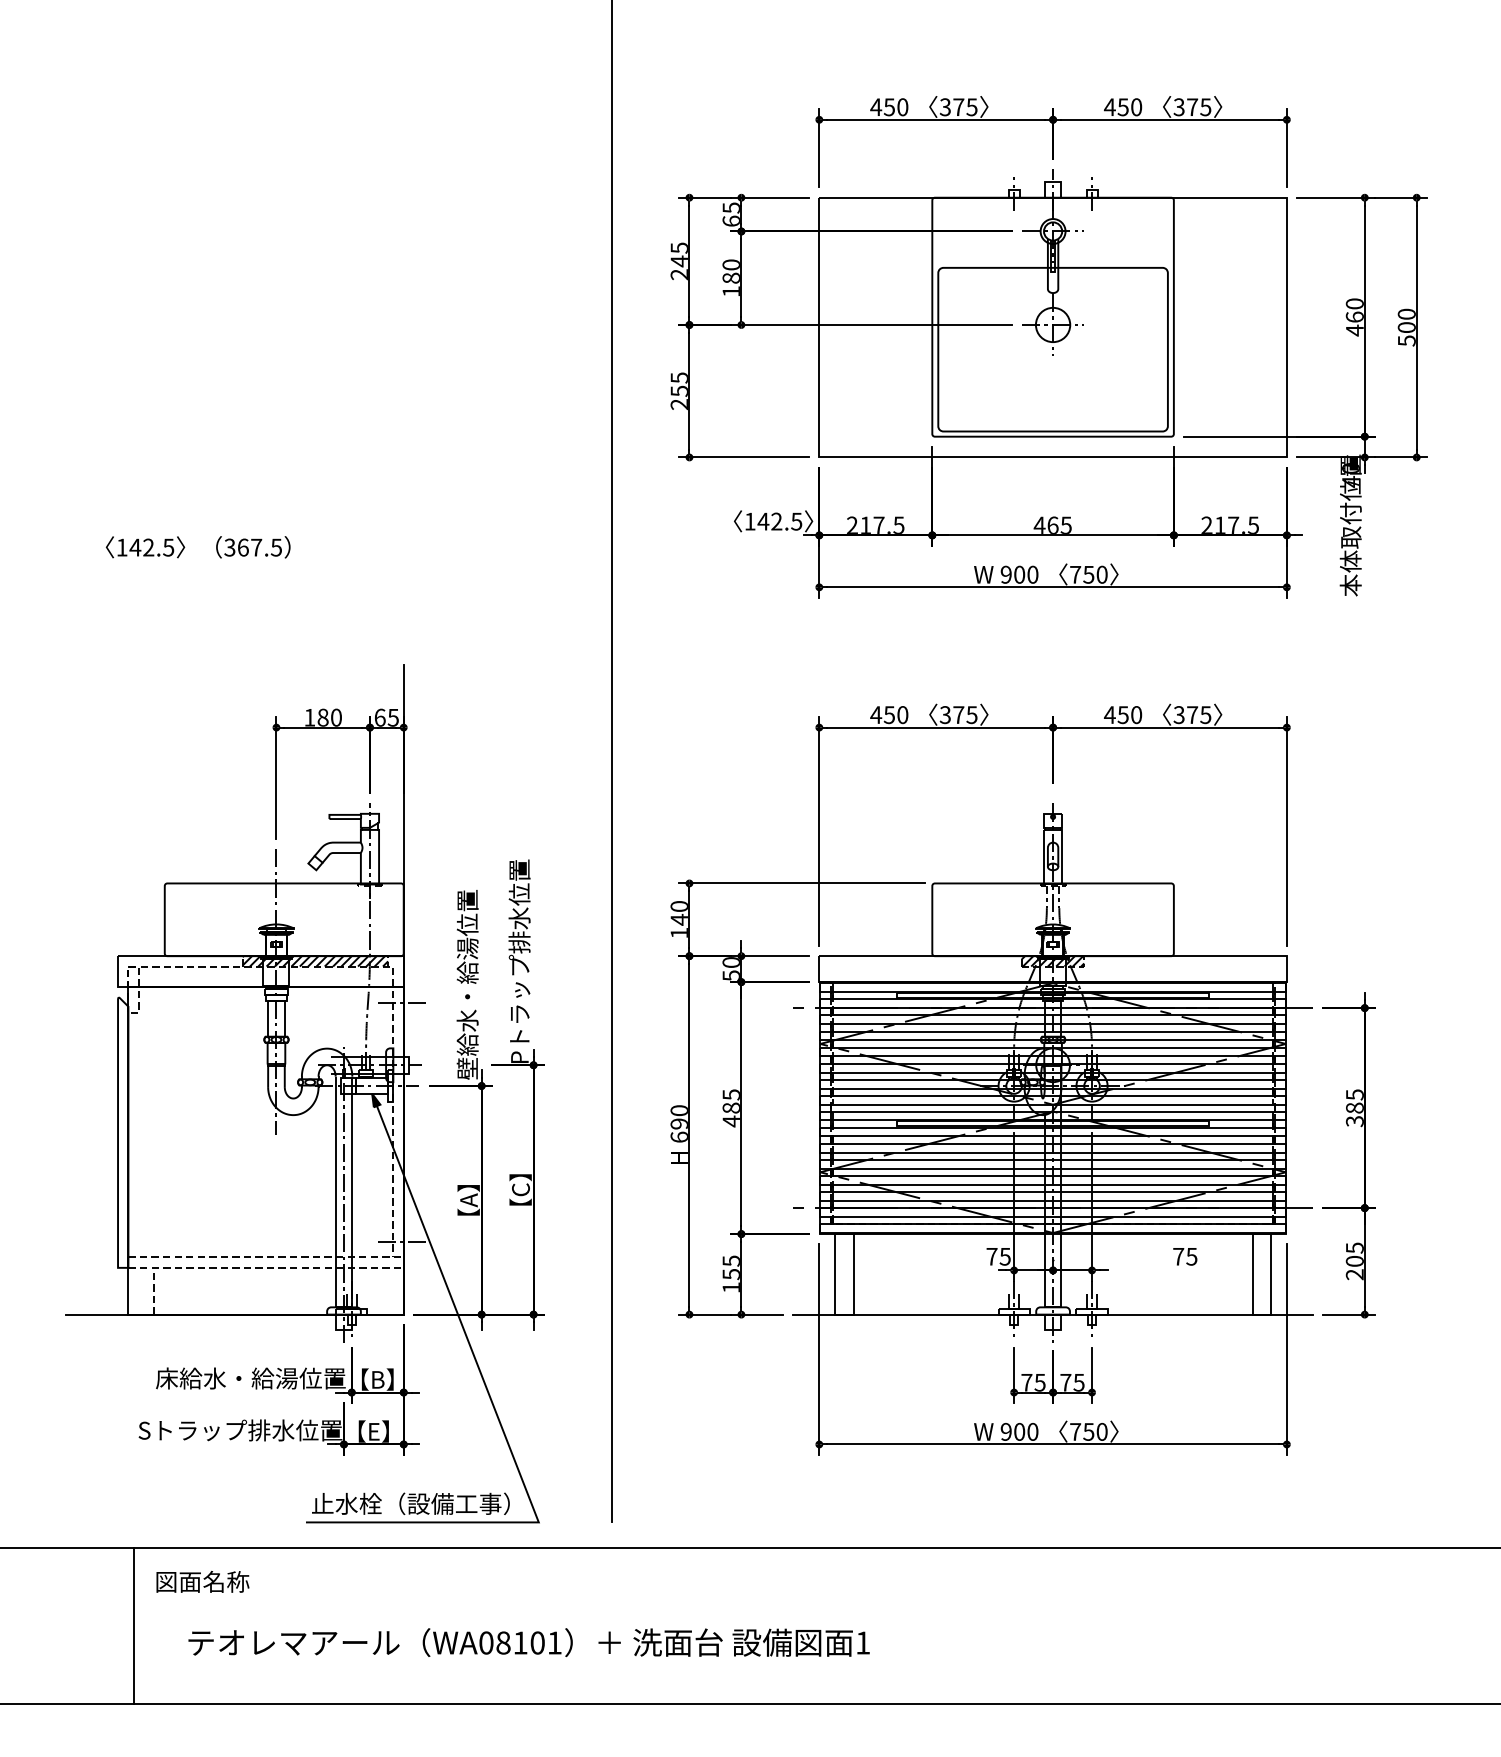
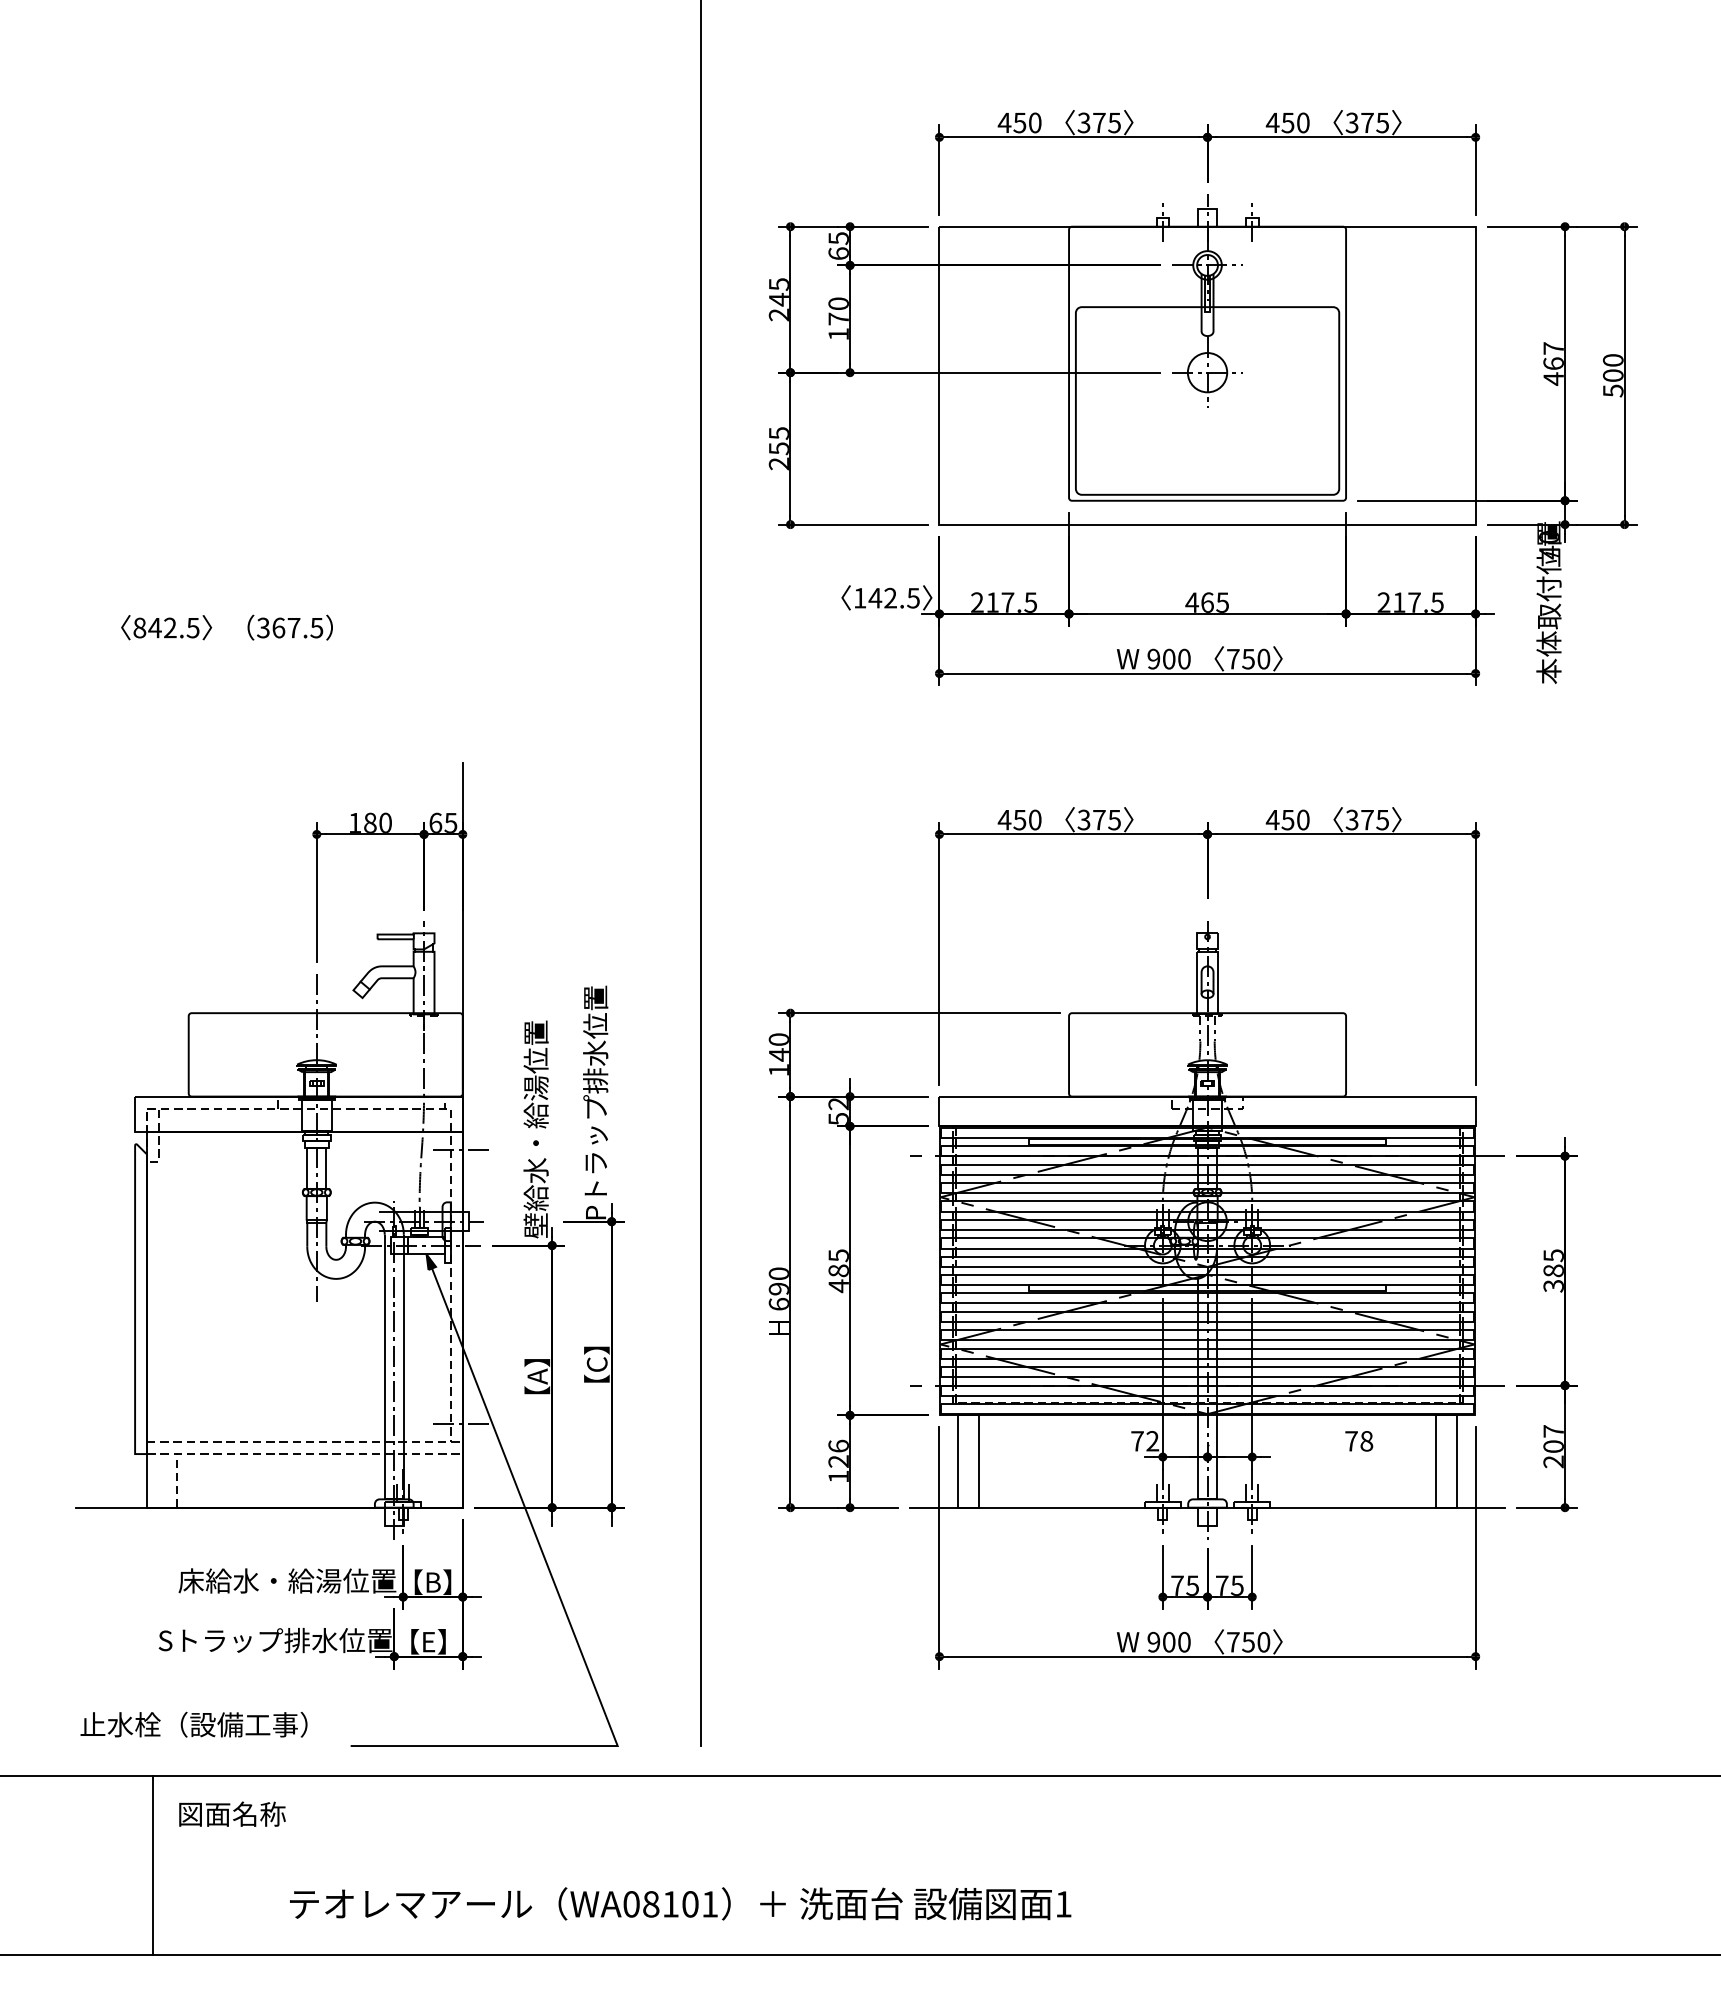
text: (731, 277) -> (838, 318), 180 -> 170
text: (1354, 303) -> (1553, 348), 460 -> 467
text: (121, 547) -> (139, 627), 142.5 -> 842.5
hatch: (315, 961) -> (361, 1102), removed
hatch: (1053, 961) -> (1207, 1102), removed
text: (731, 963) -> (838, 1104), 50 -> 52
text: (1354, 1248) -> (1553, 1431), 205 -> 207
text: (1005, 1256) -> (1152, 1440), 75 -> 72
text: (1191, 1256) -> (1366, 1441), 75 -> 78
text: (731, 1267) -> (838, 1453), 155 -> 126
text: (410, 1503) -> (193, 1724), moved
text: (529, 1642) -> (680, 1903), moved

